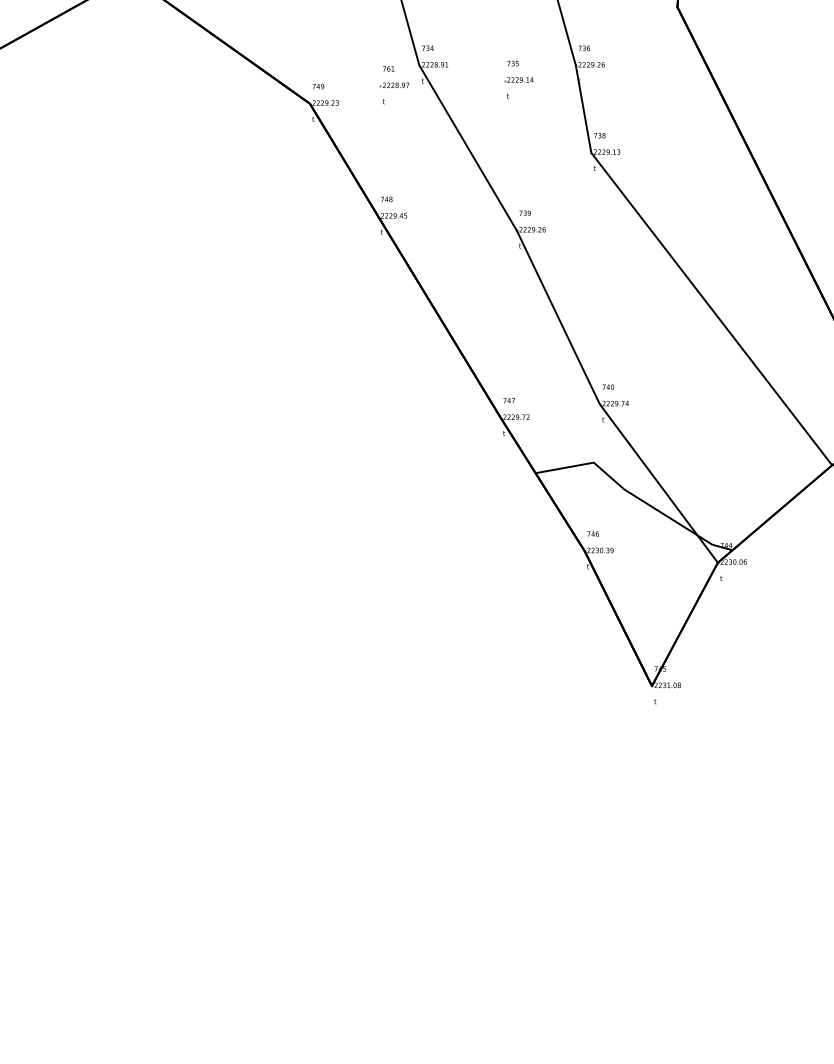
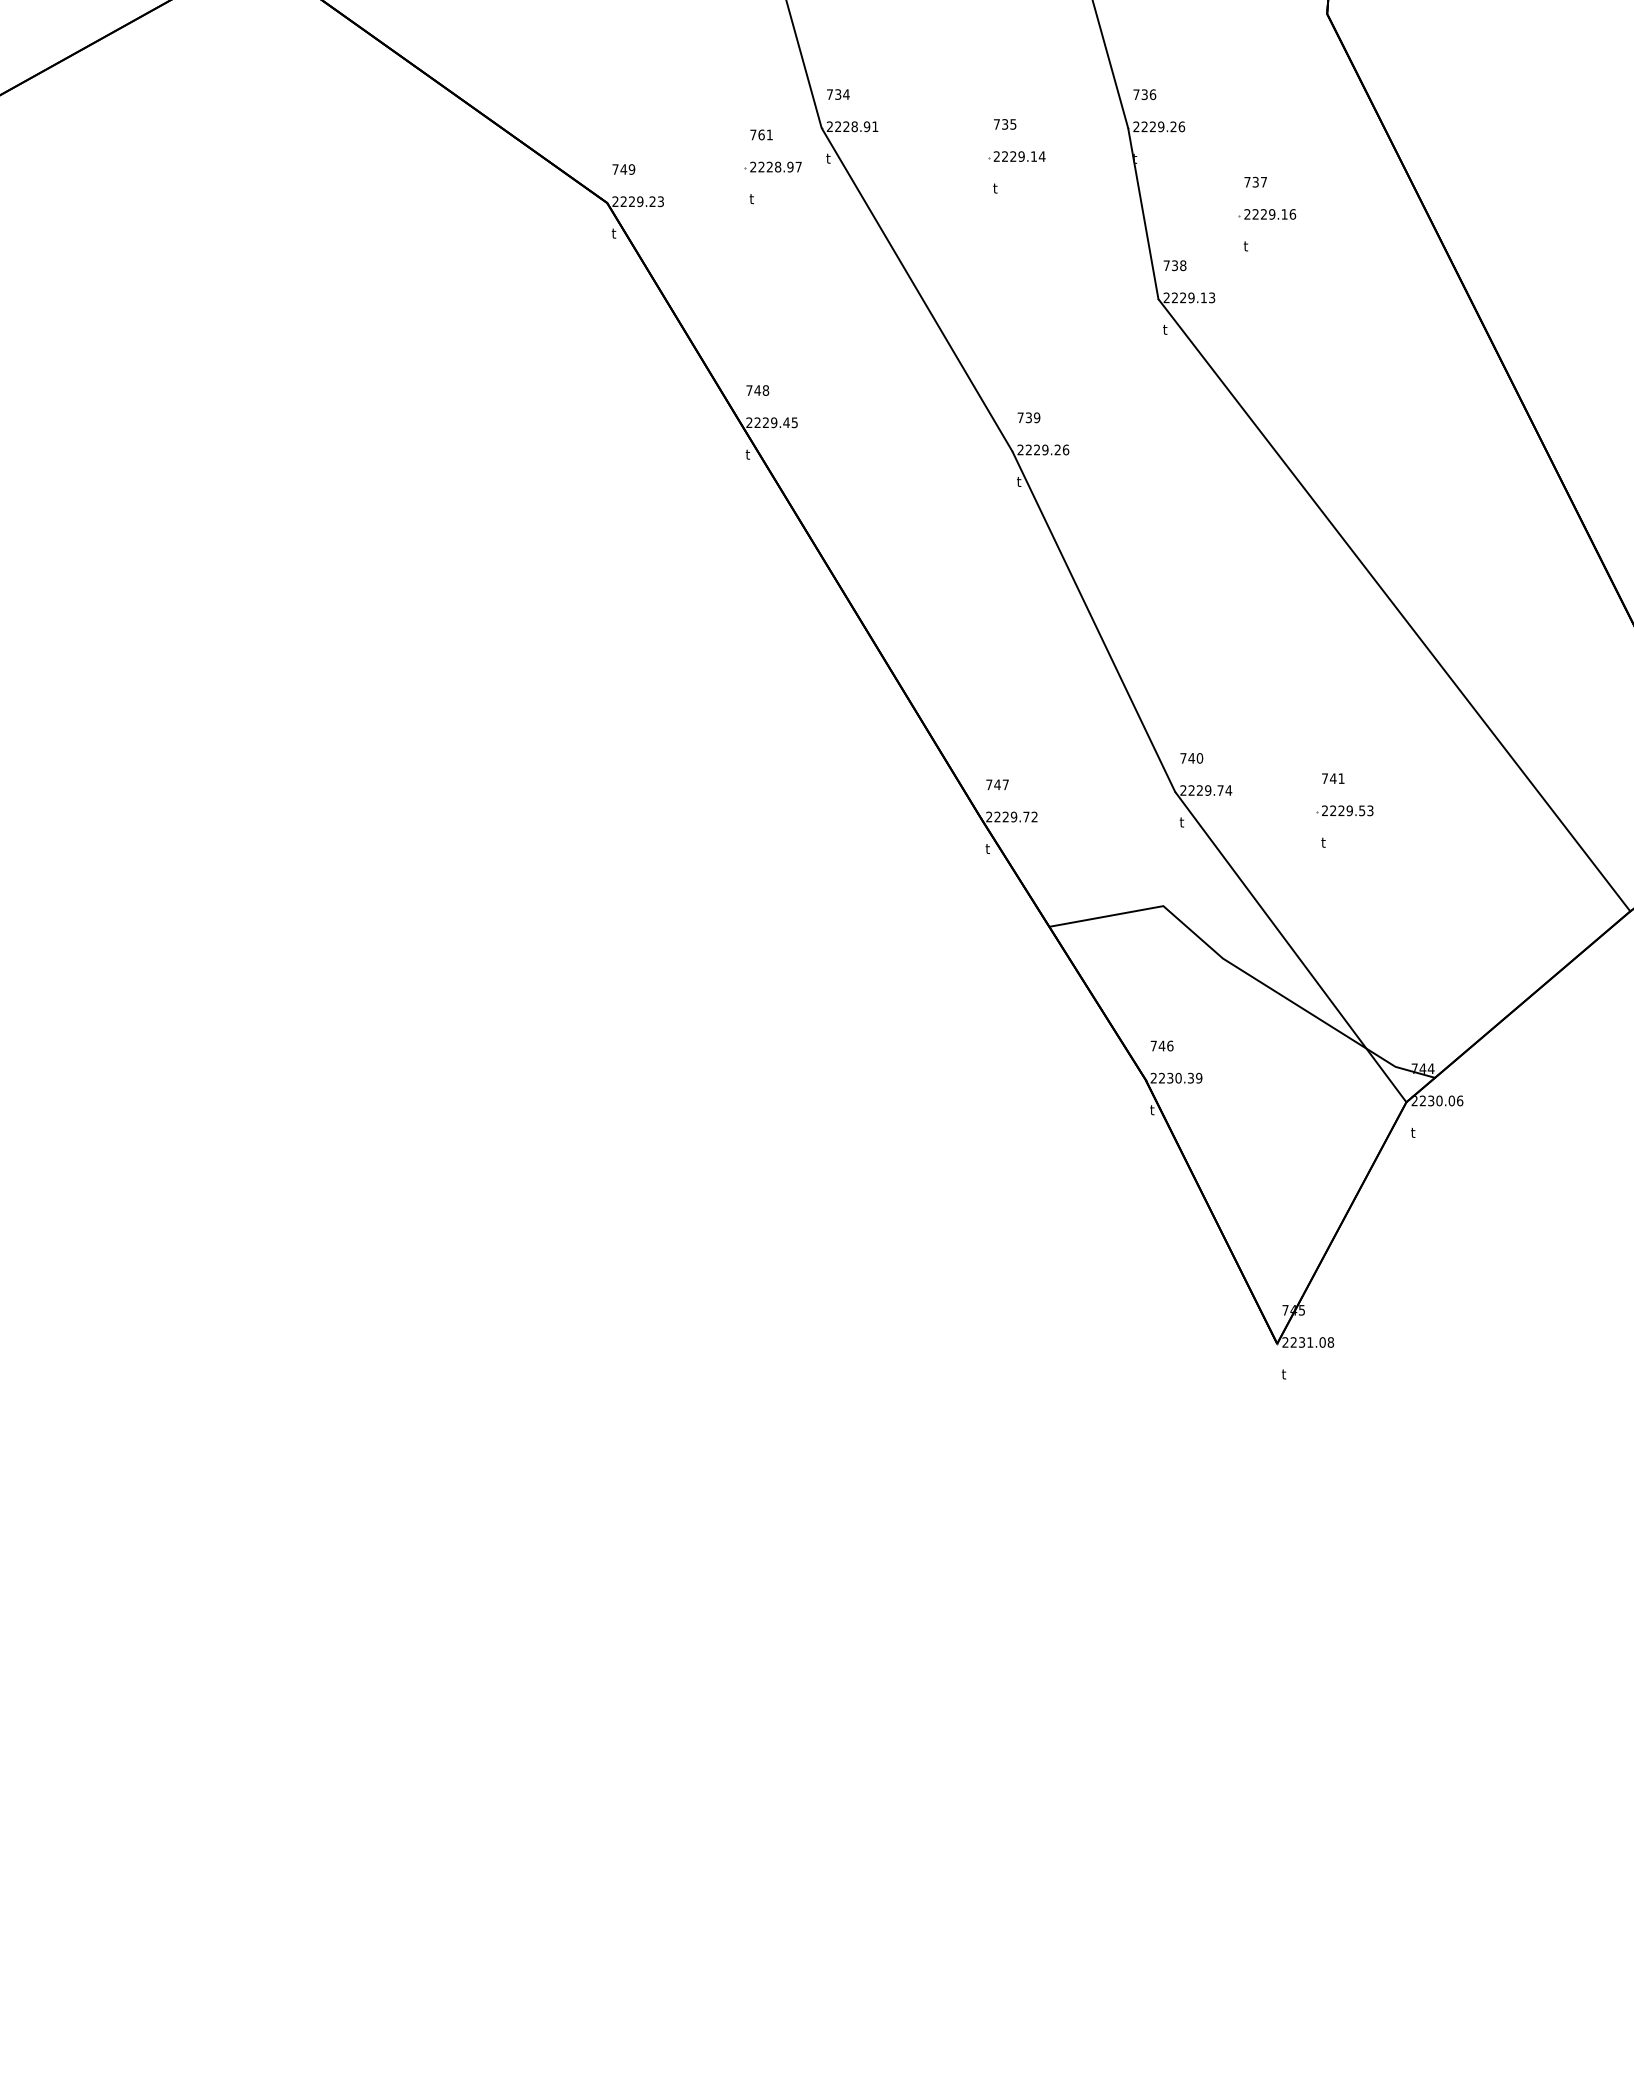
part: (646, 109) -> (1266, 214), added
part: (685, 413) -> (1342, 809), added

